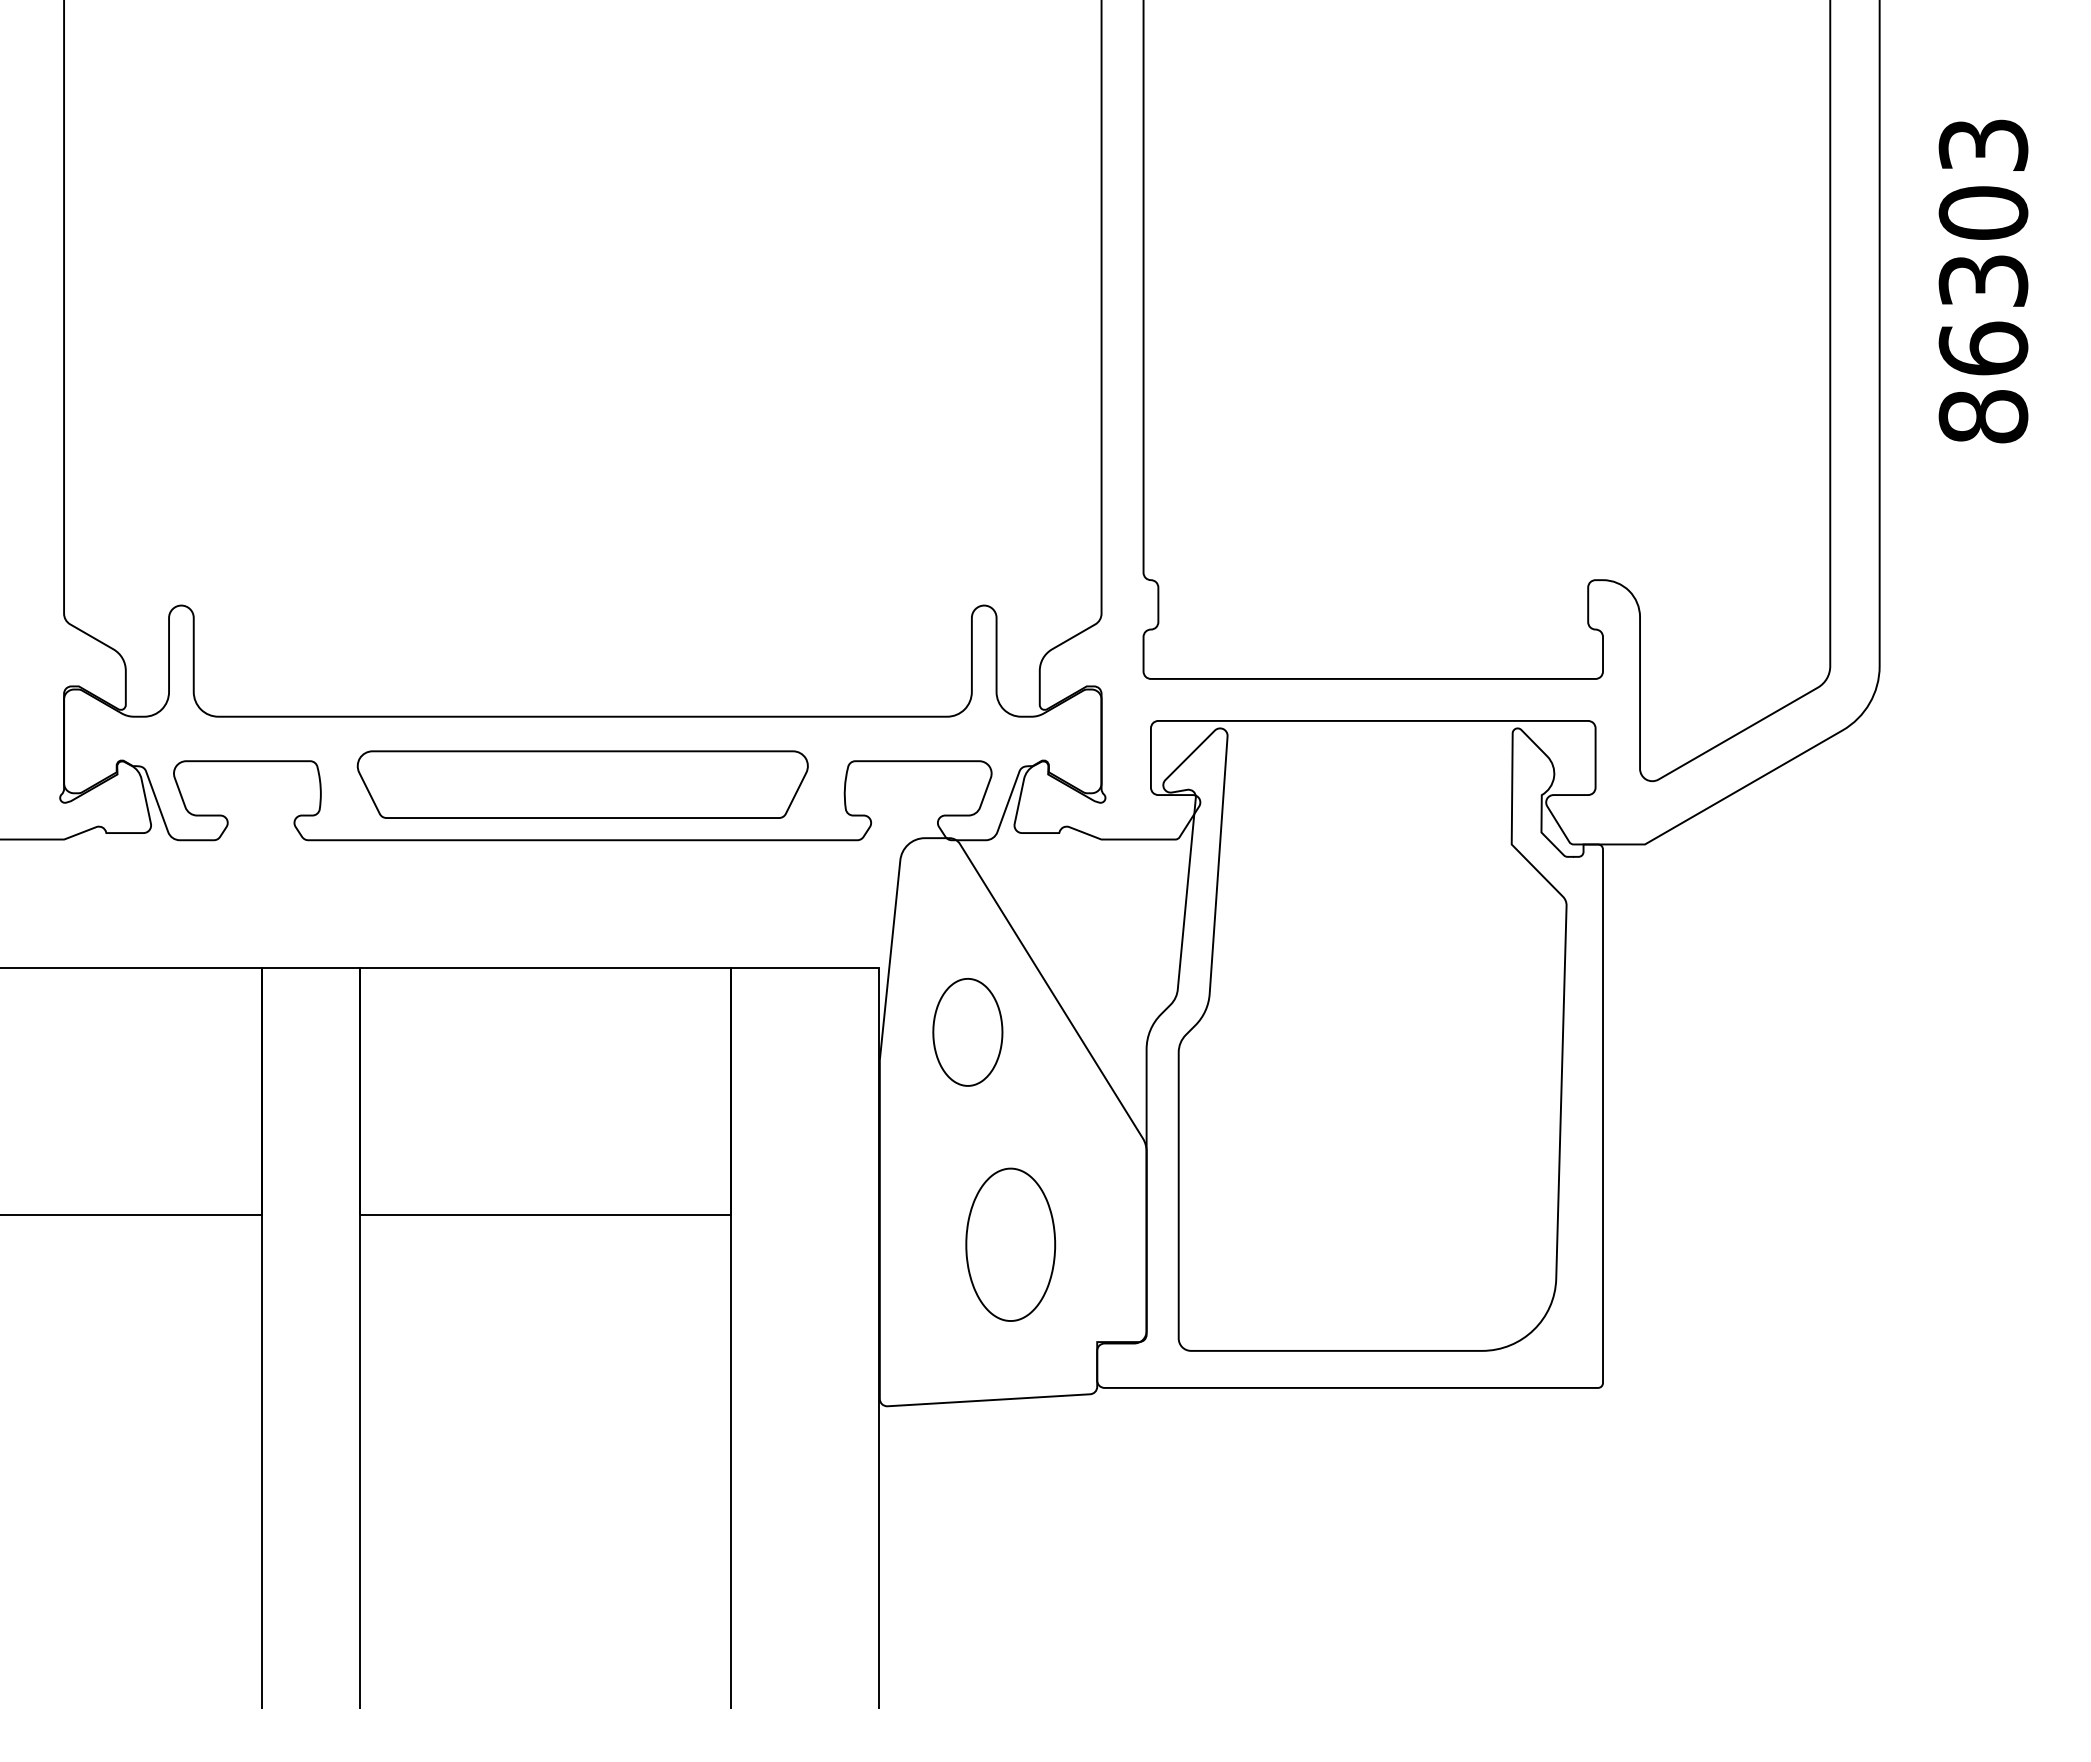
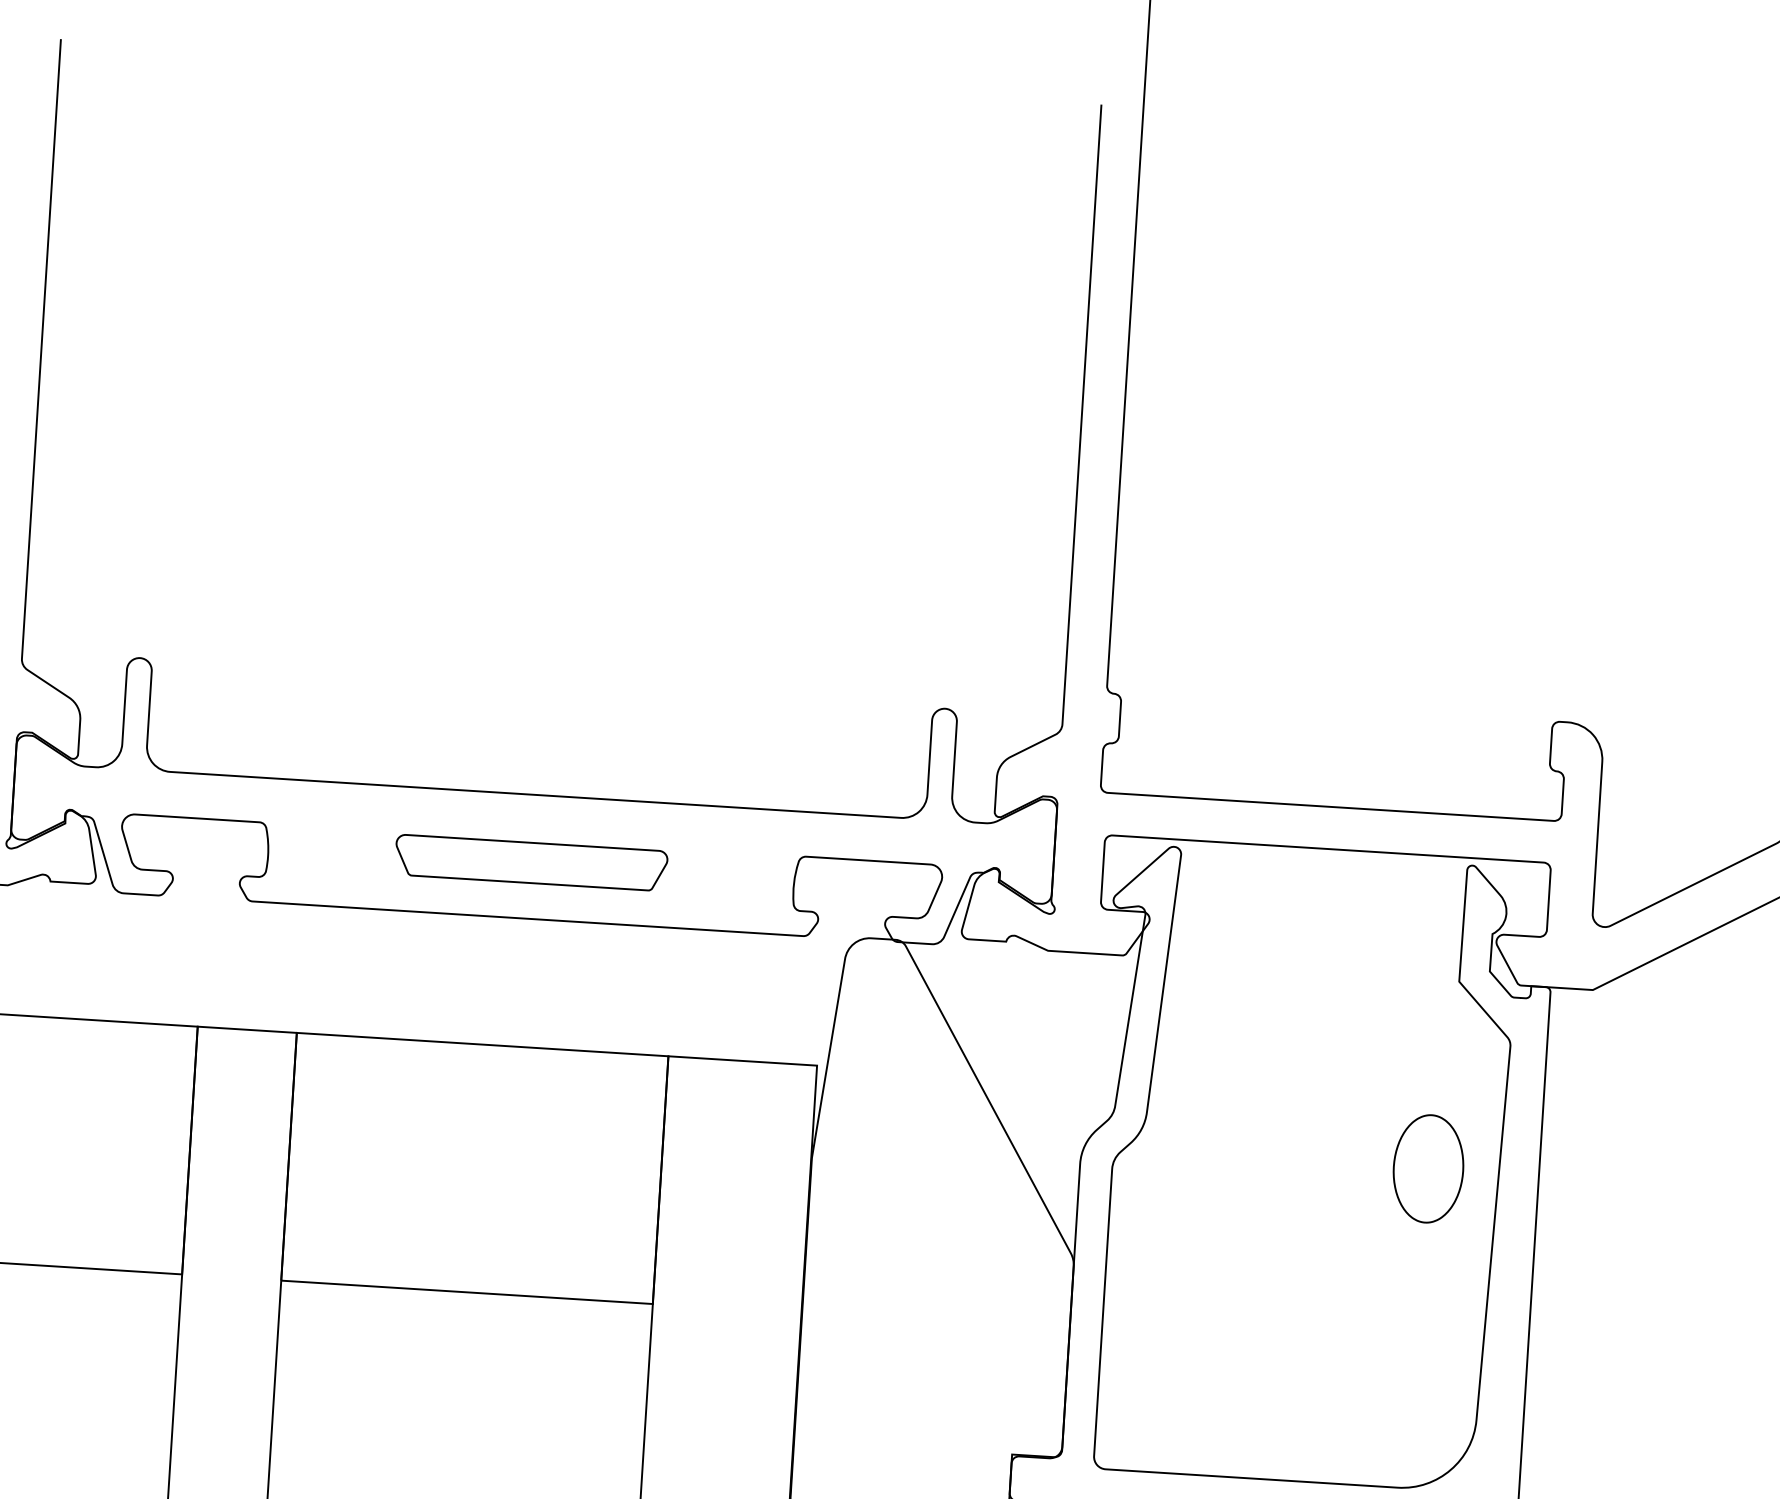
part: (582, 784) -> (531, 862), size x0.6
part: (967, 1032) -> (1428, 1169), moved
part: (1010, 1244) -> (931, 1351), removed

